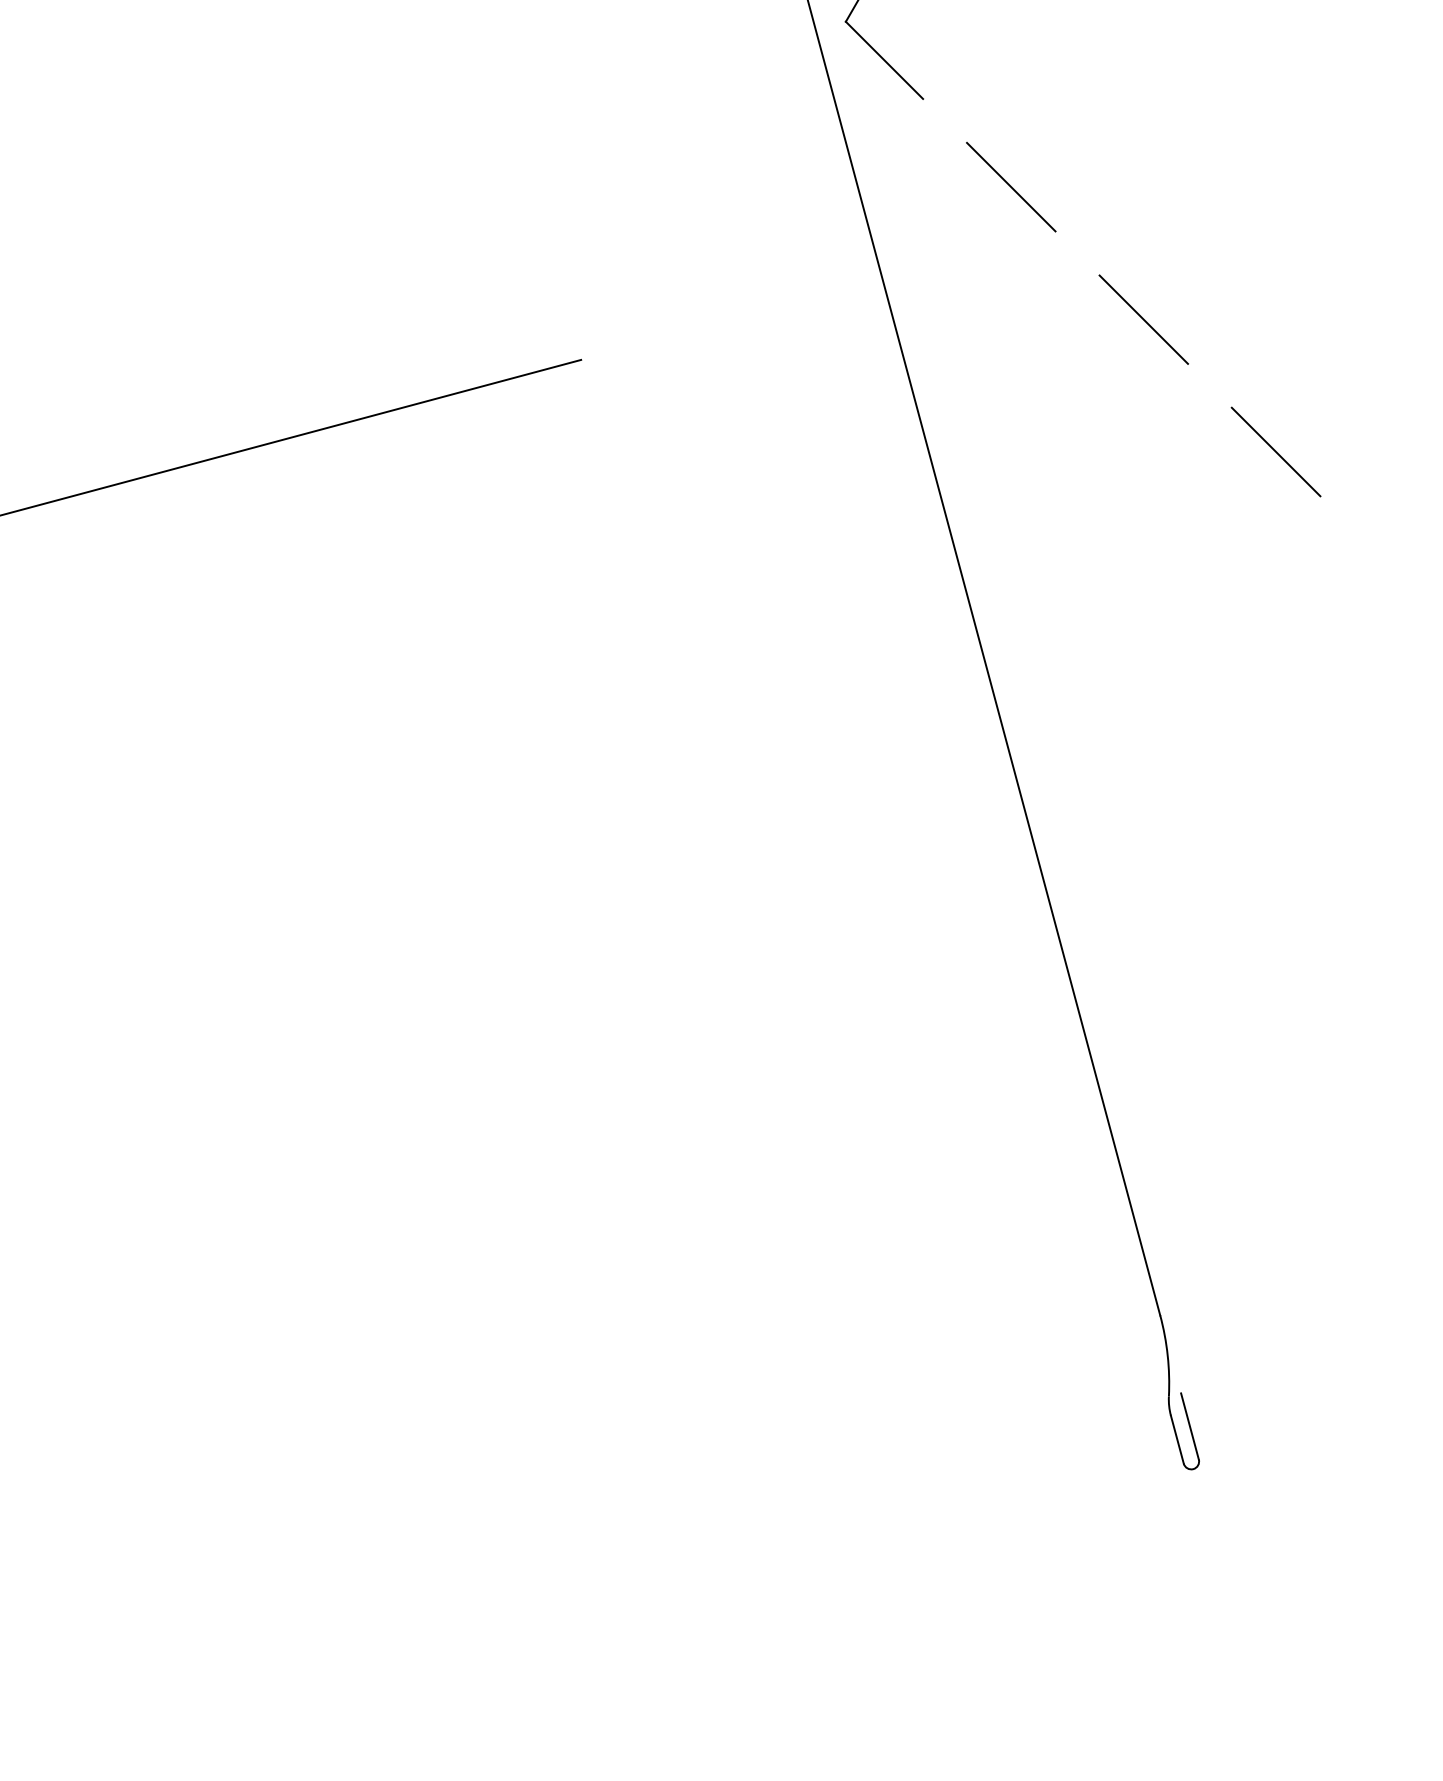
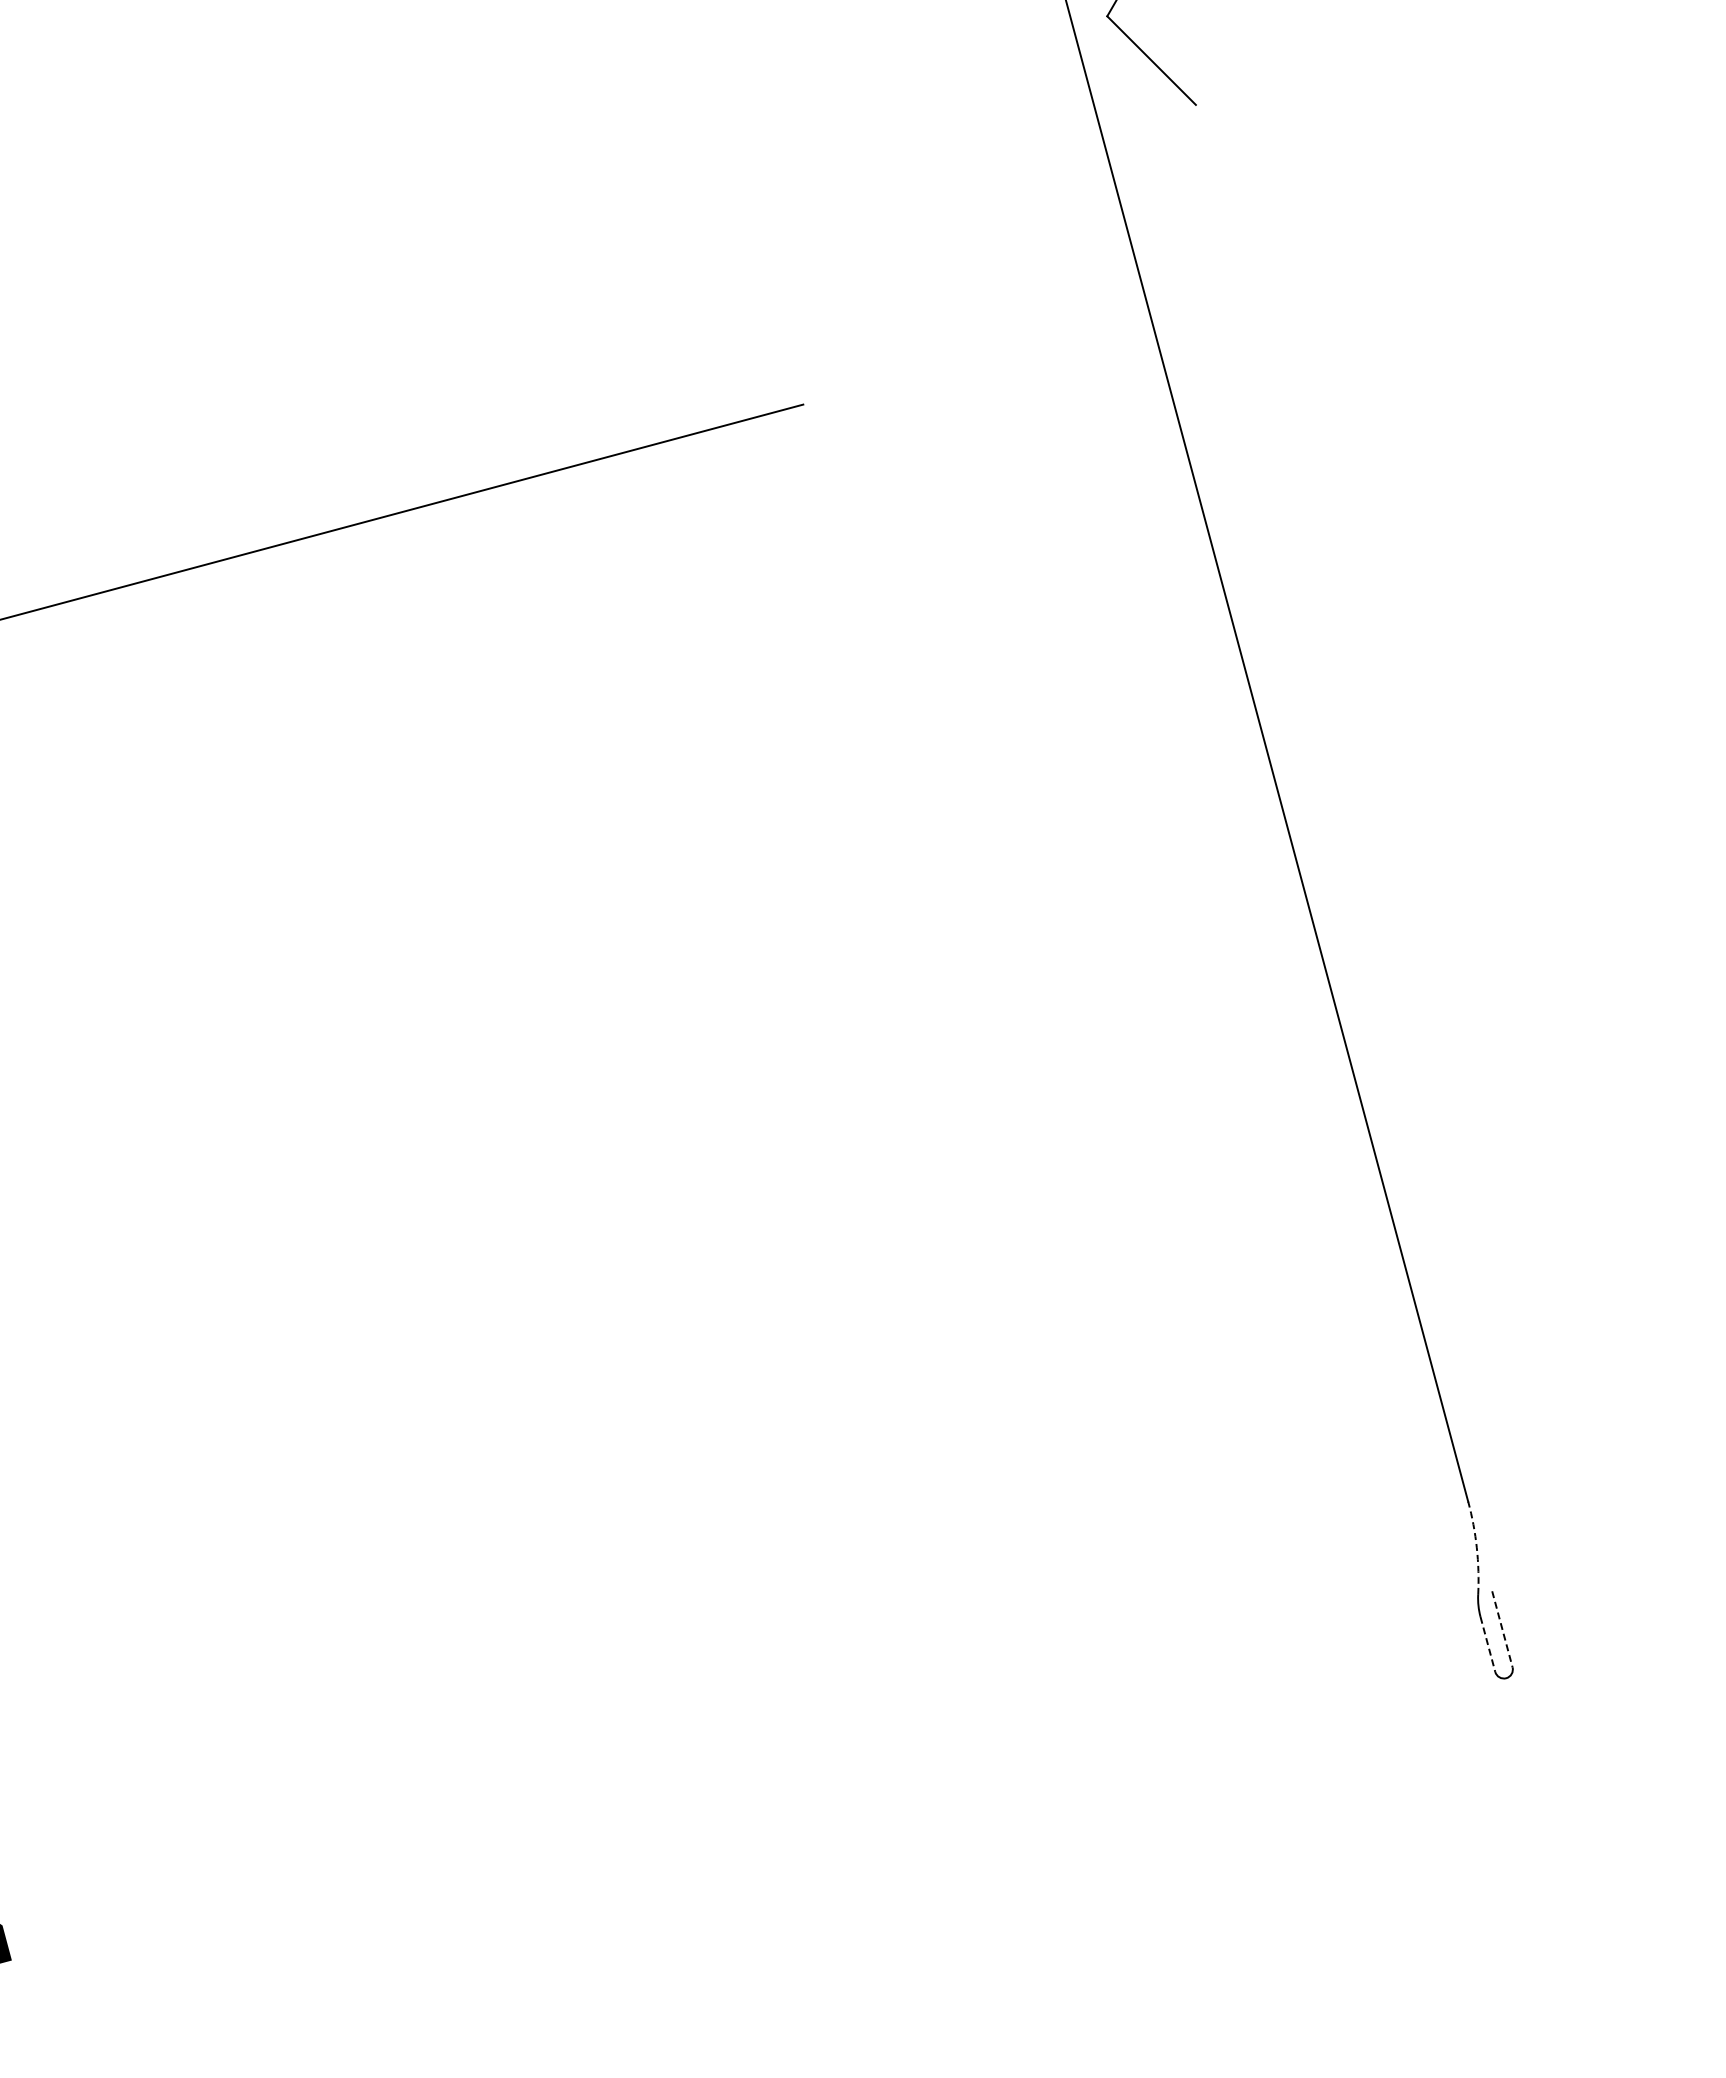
line: (1010, 187) -> (1296, 206), removed
line: (1143, 319) -> (1449, 358), removed
line: (1276, 452) -> (1601, 510), removed
arc: (1167, 1355) -> (1476, 1547), solid -> dashed
line: (1190, 1426) -> (1502, 1629), solid -> dashed
line: (1177, 1439) -> (1488, 1644), solid -> dashed

